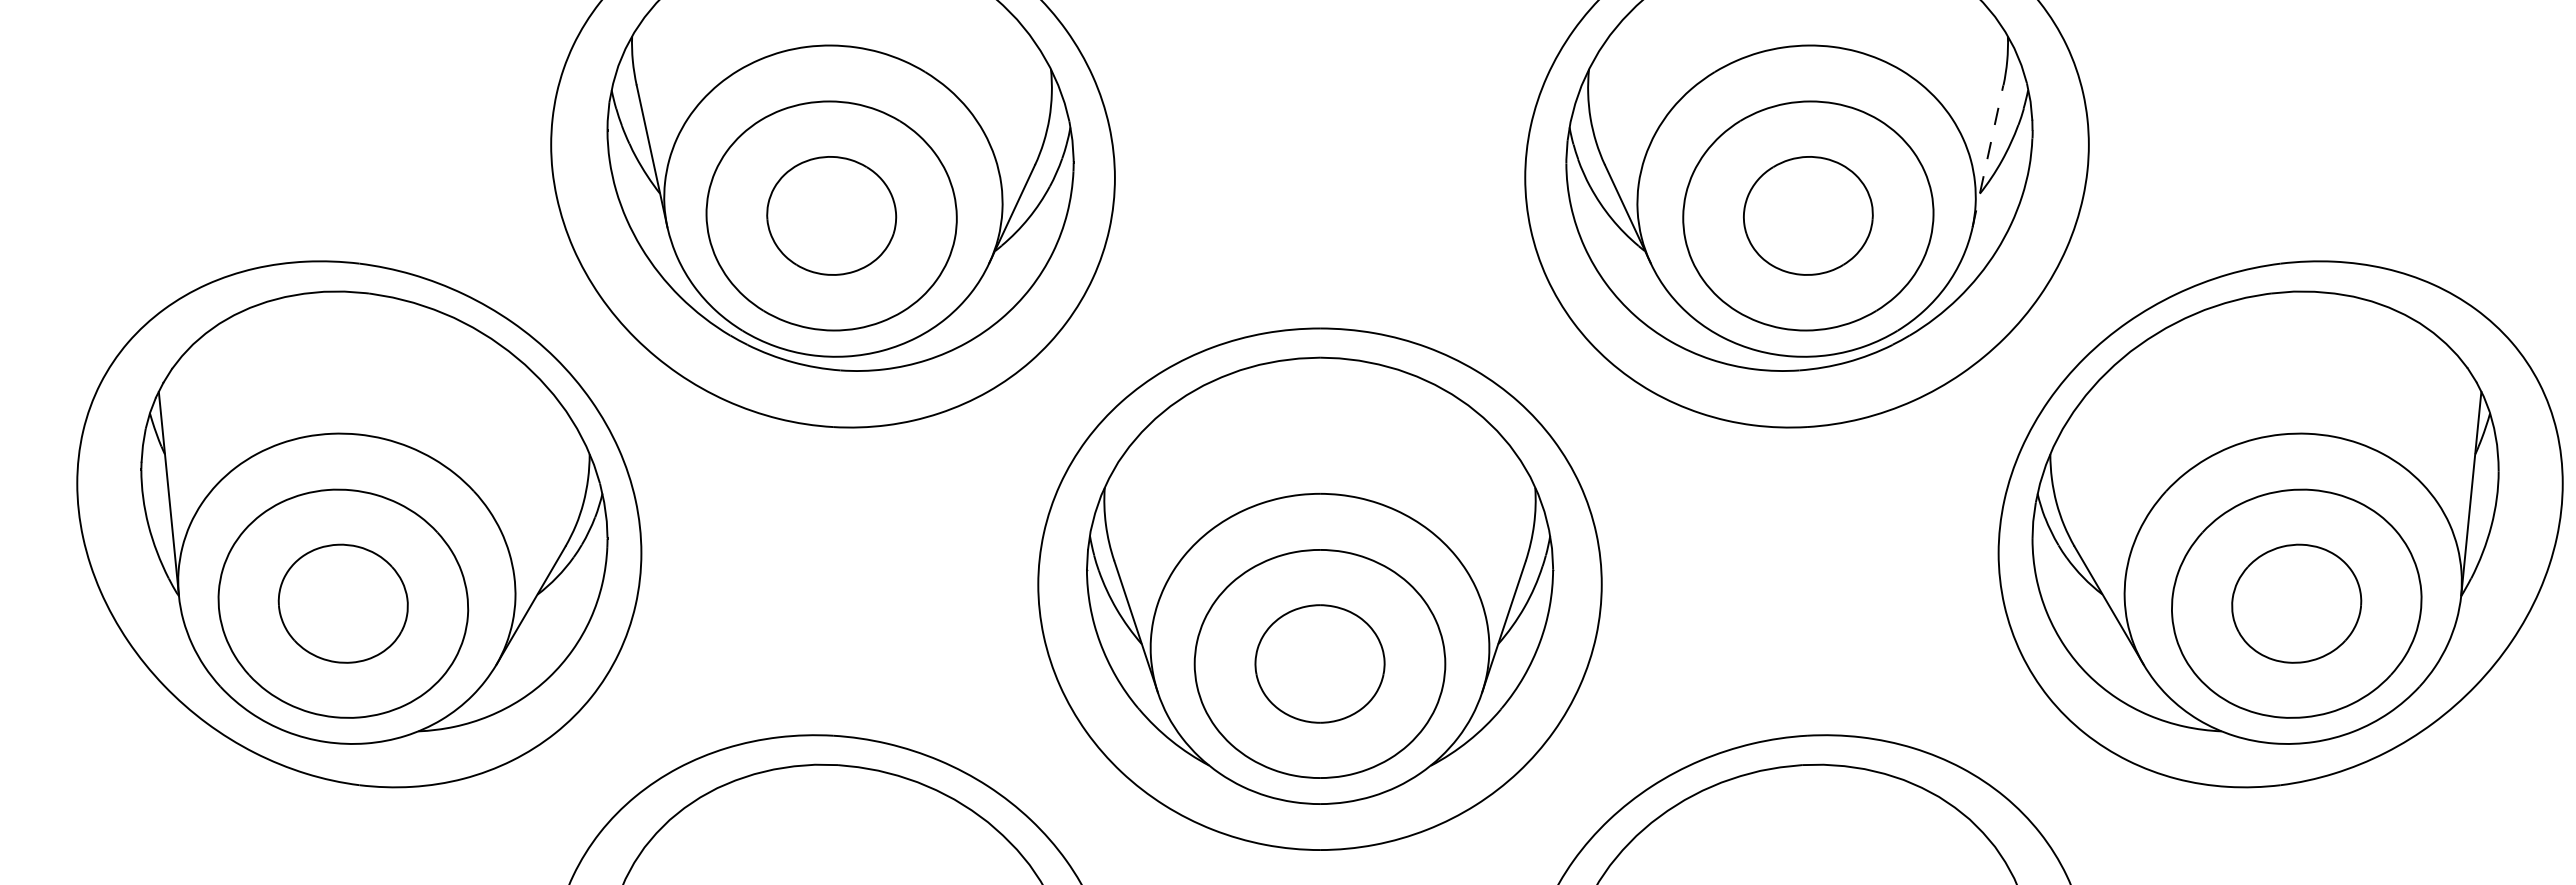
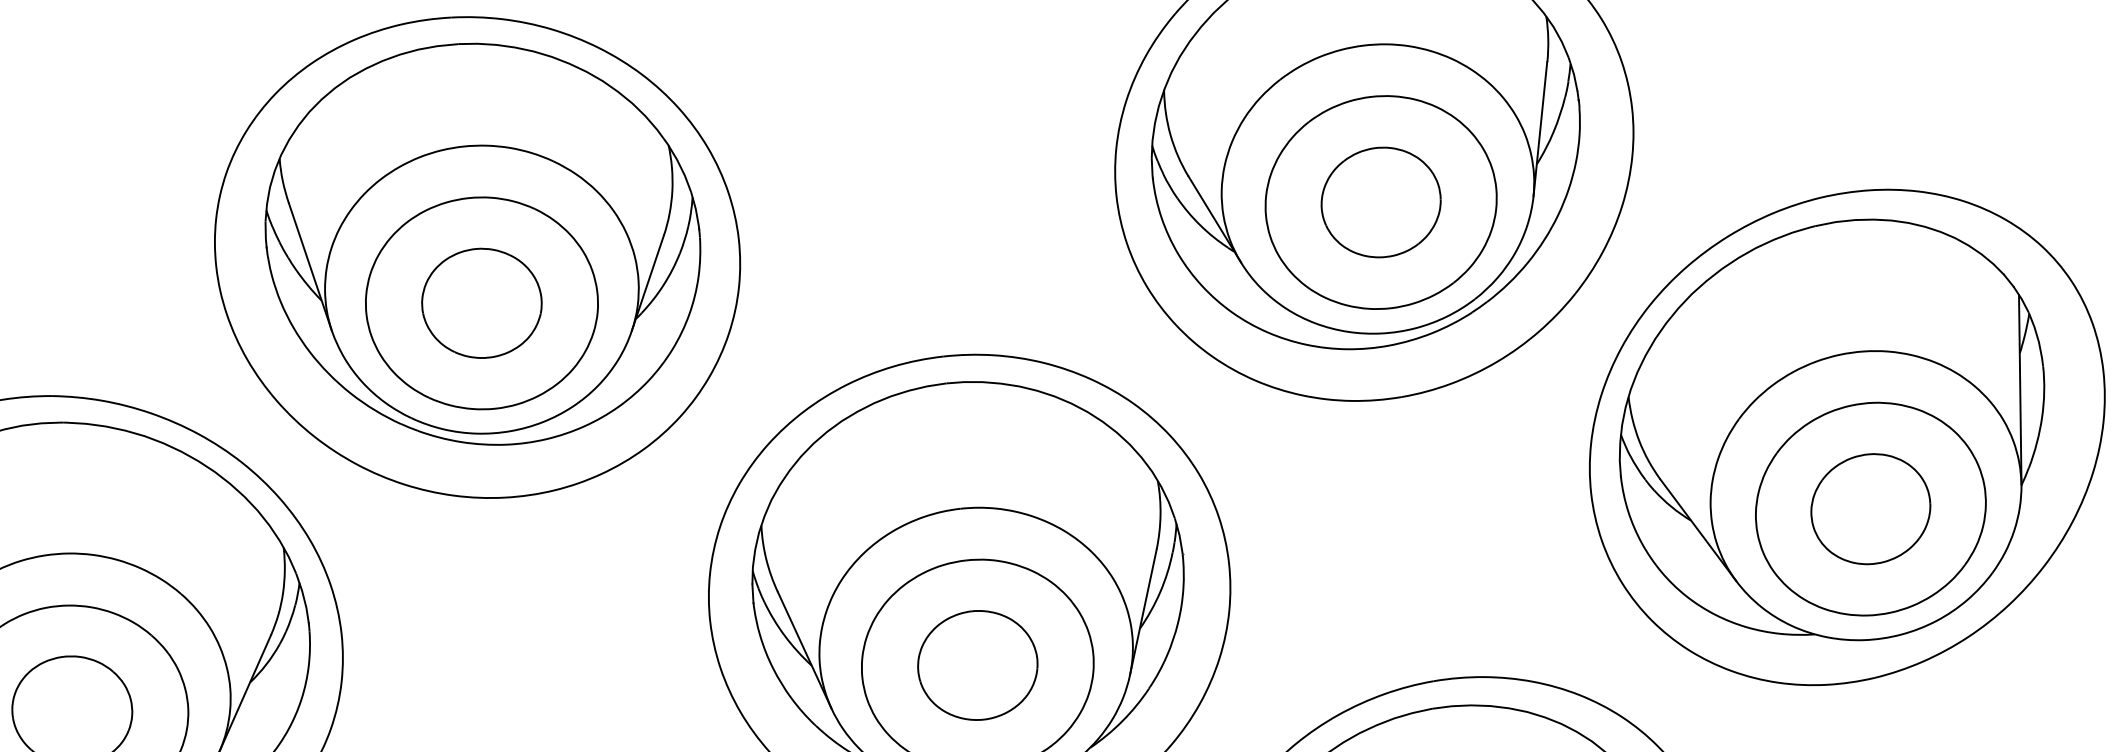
line: (1987, 156) -> (1539, 129), dashed -> solid

